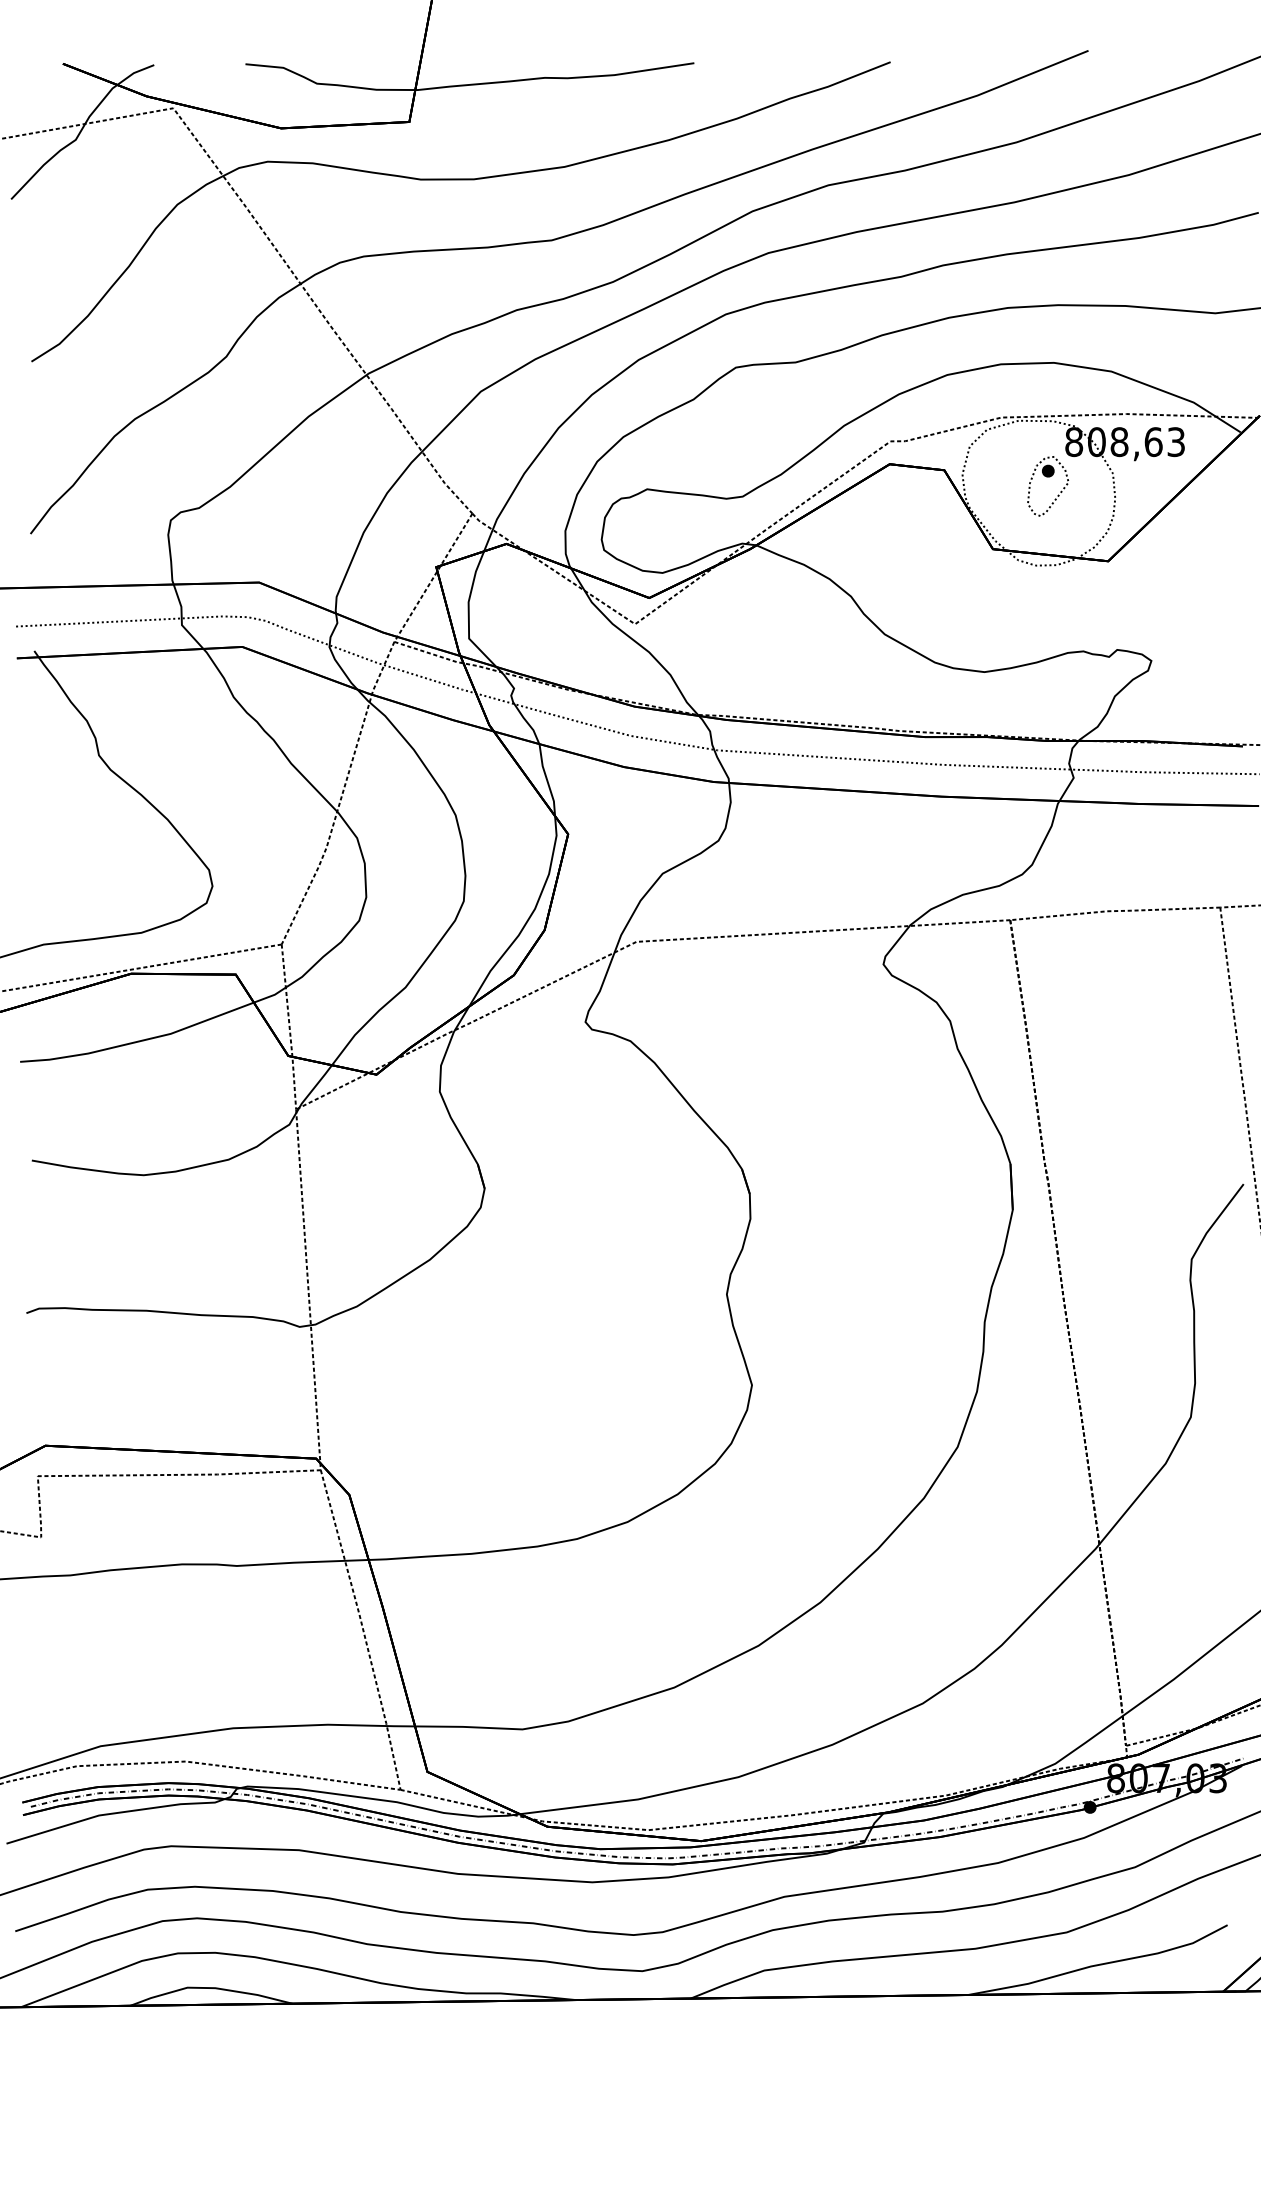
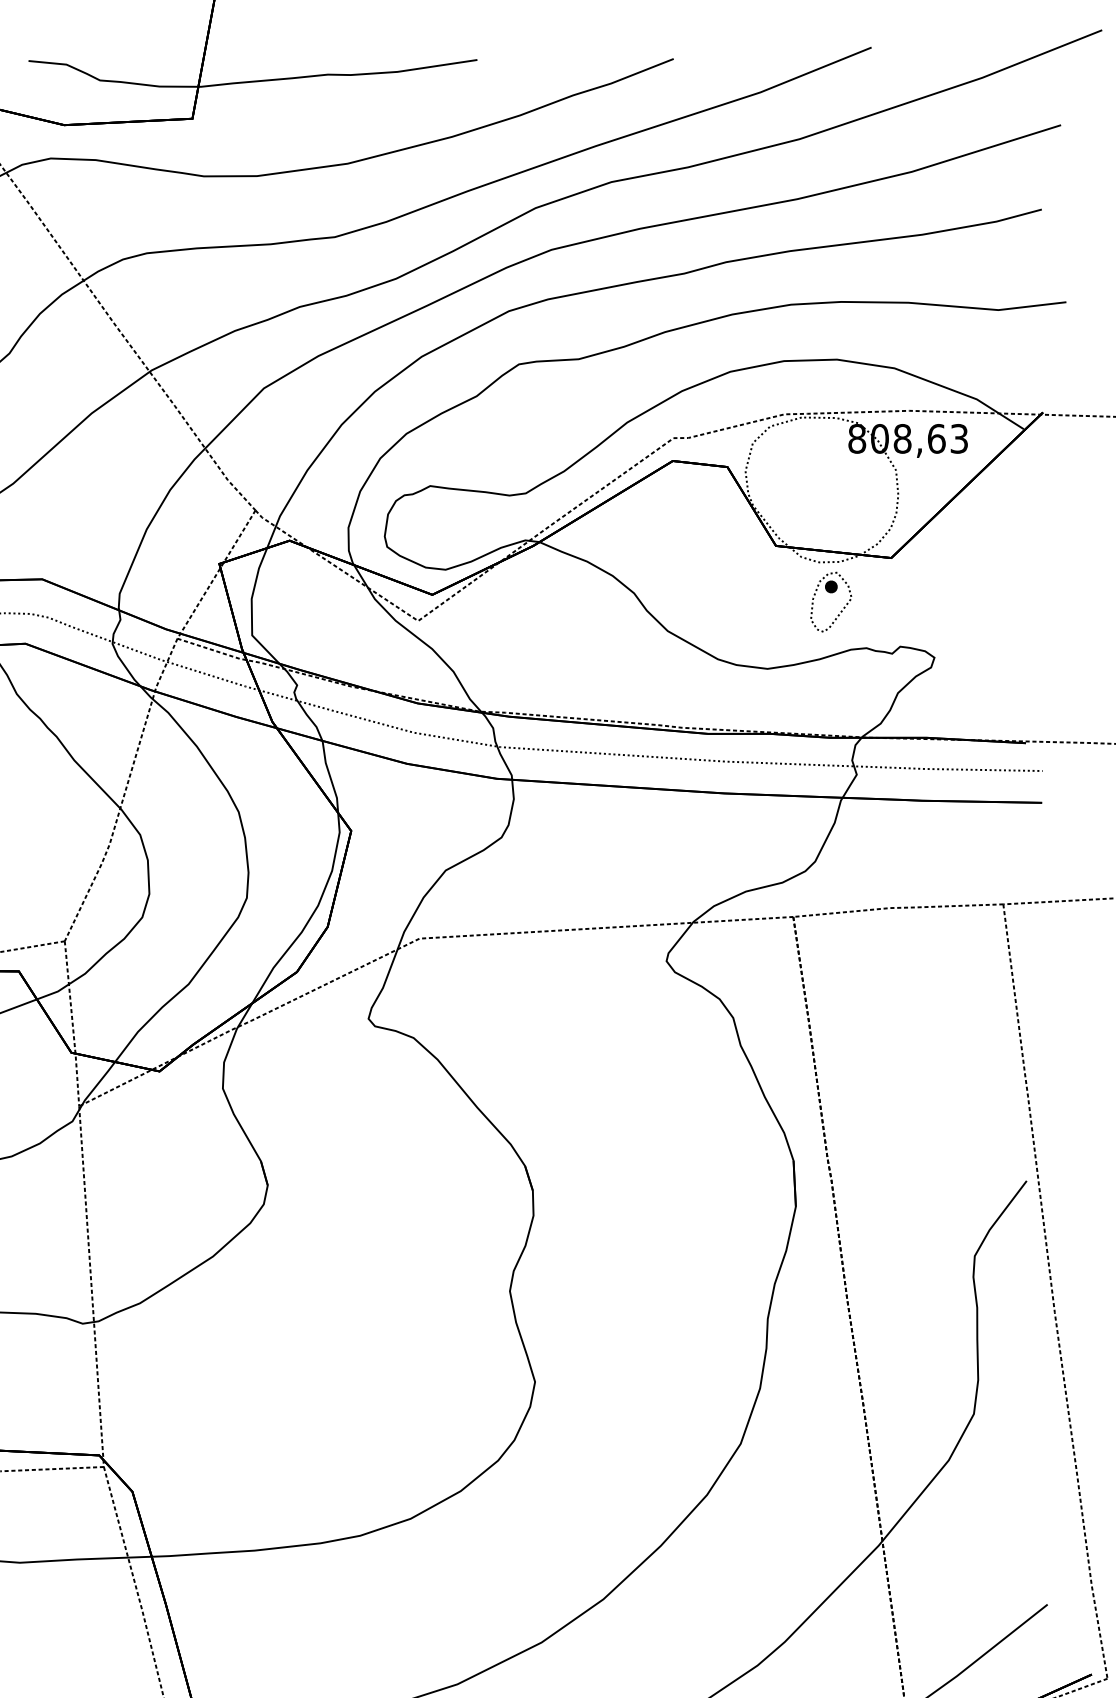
part: (1047, 477) -> (830, 593), moved

